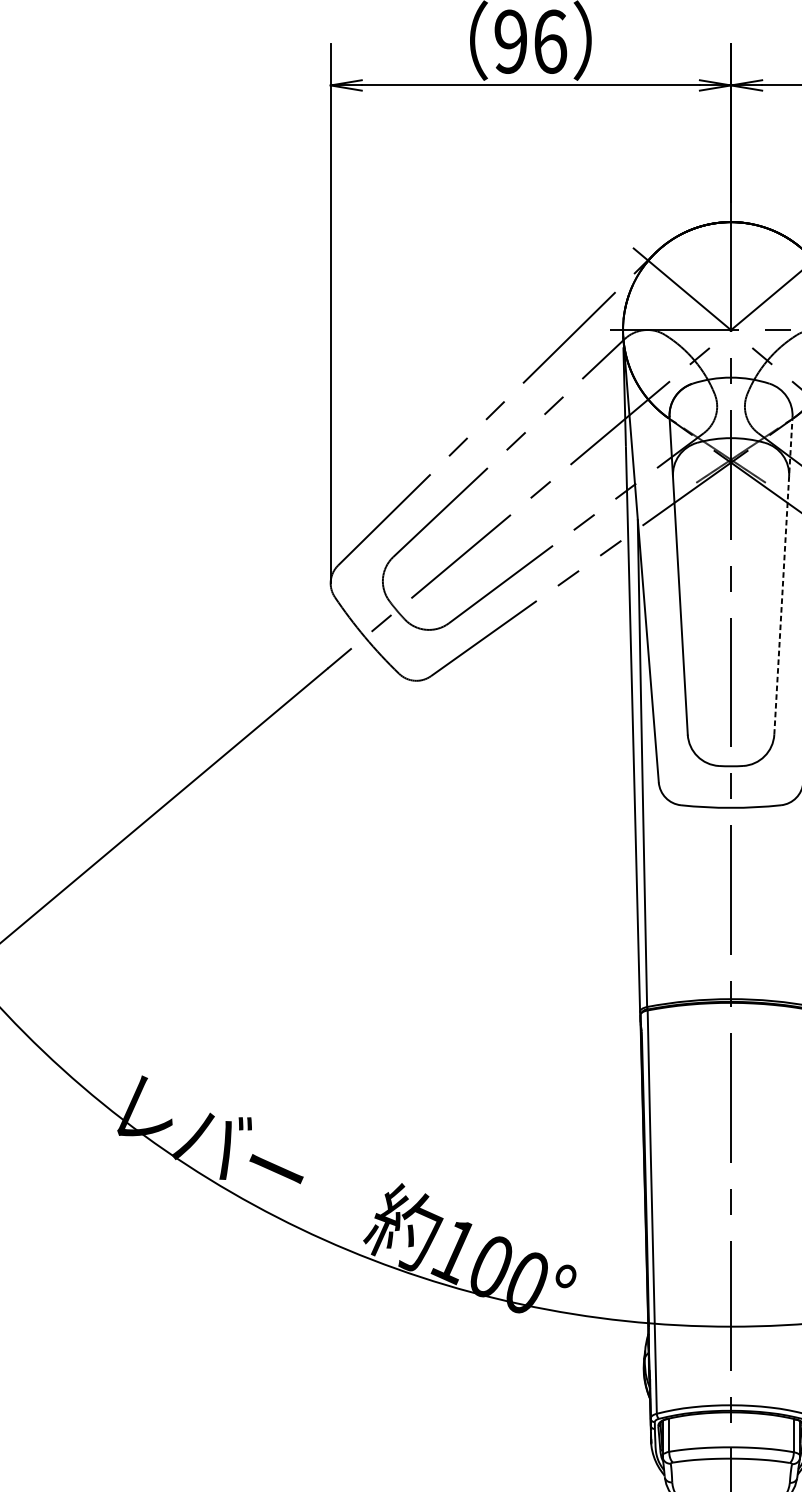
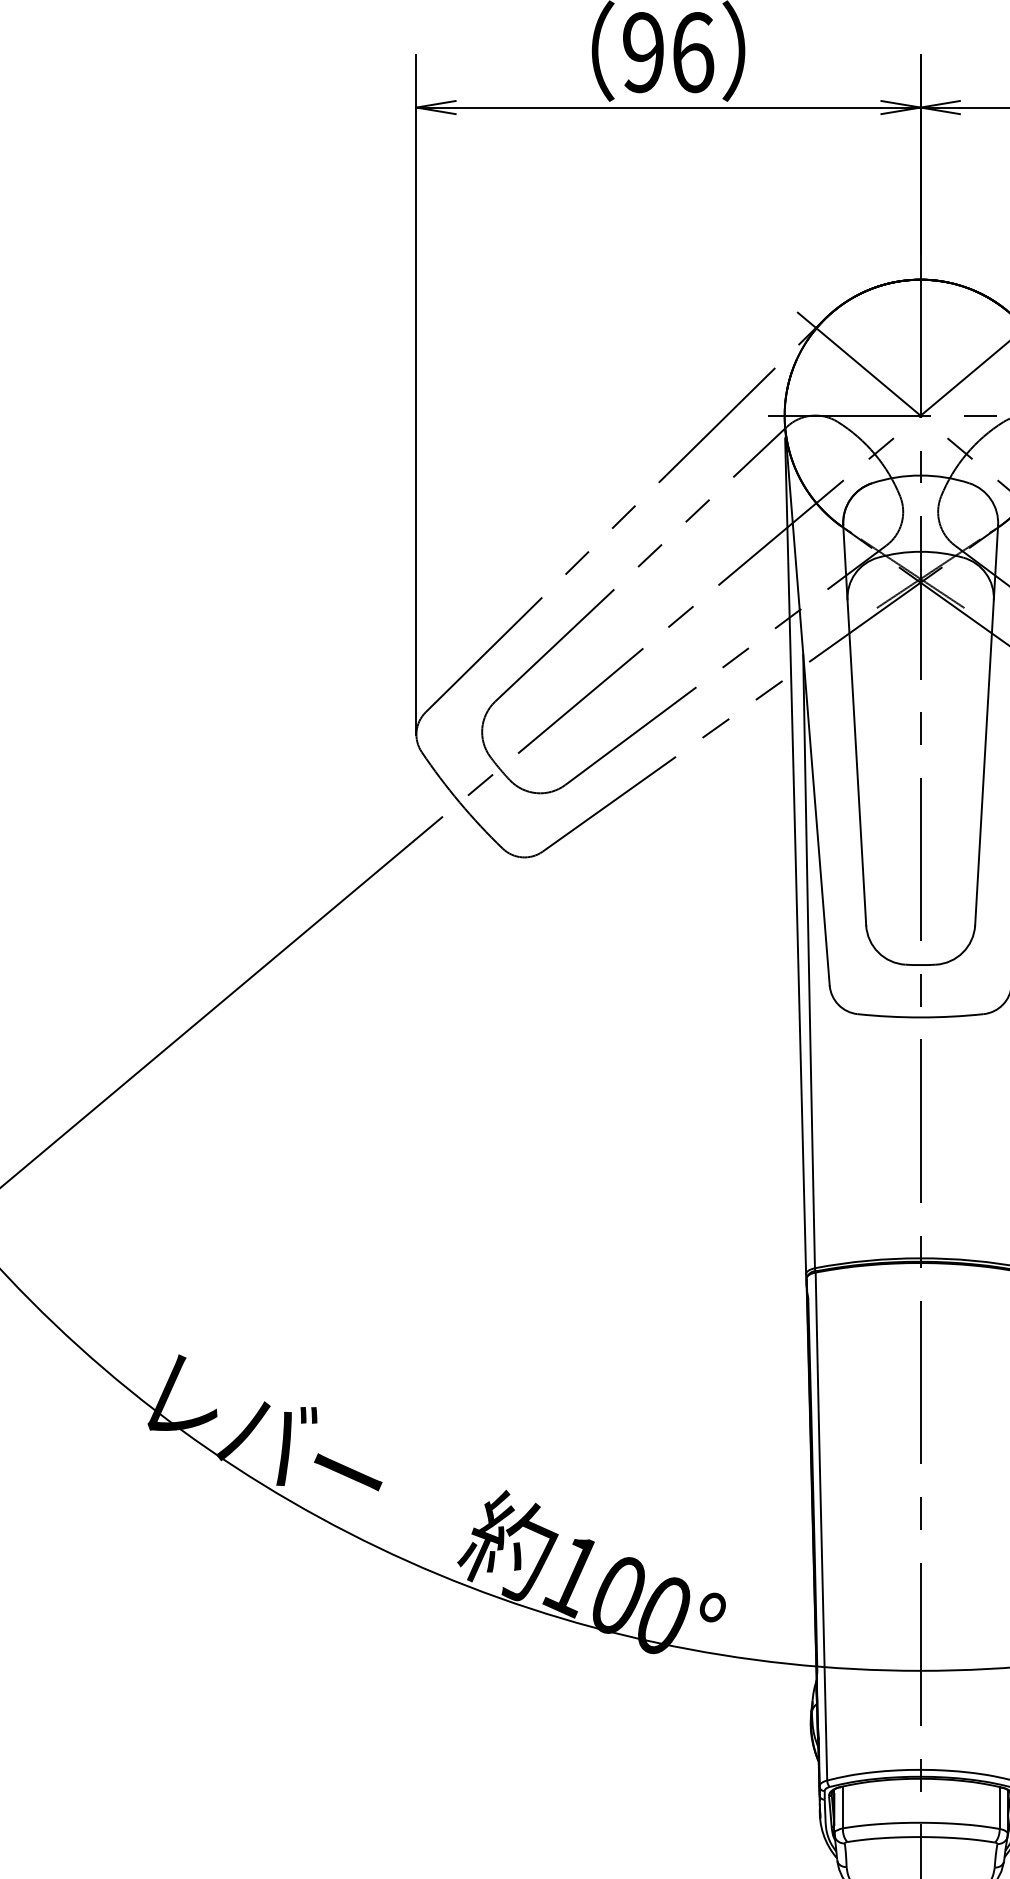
line: (783, 575) -> (986, 724), dashed -> solid

